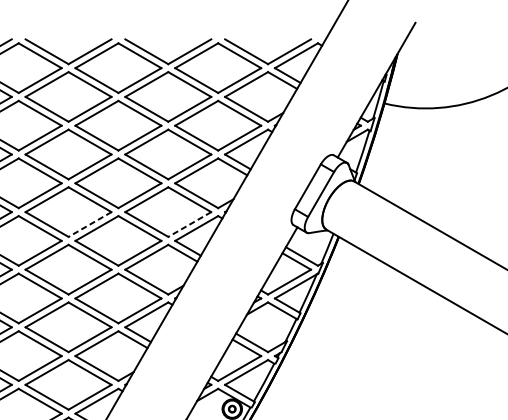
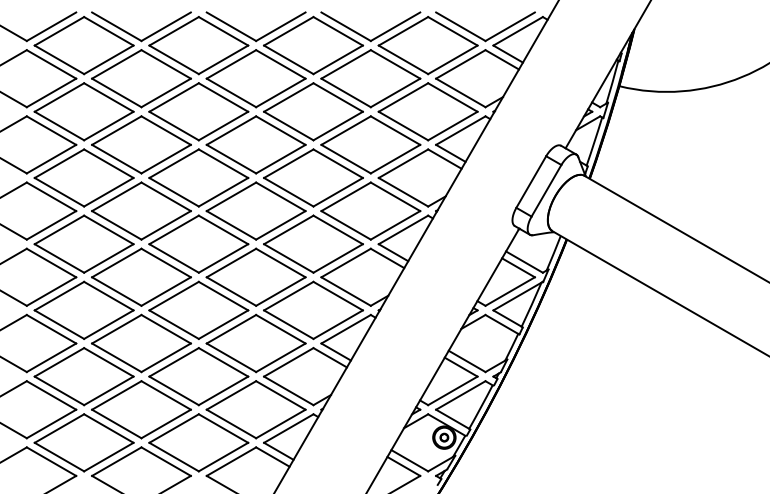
line: (89, 224) -> (280, 225), dashed -> solid
line: (189, 224) -> (395, 225), dashed -> solid

